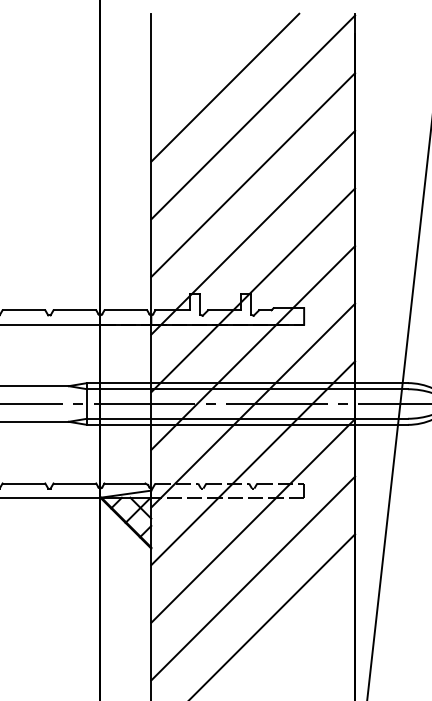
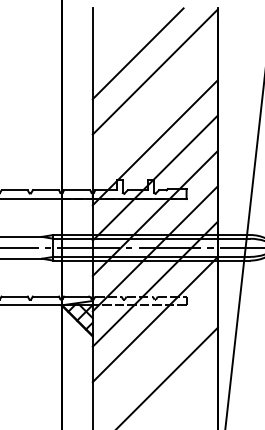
line: (251, 173) -> (154, 106), removed
line: (251, 577) -> (154, 354), removed

